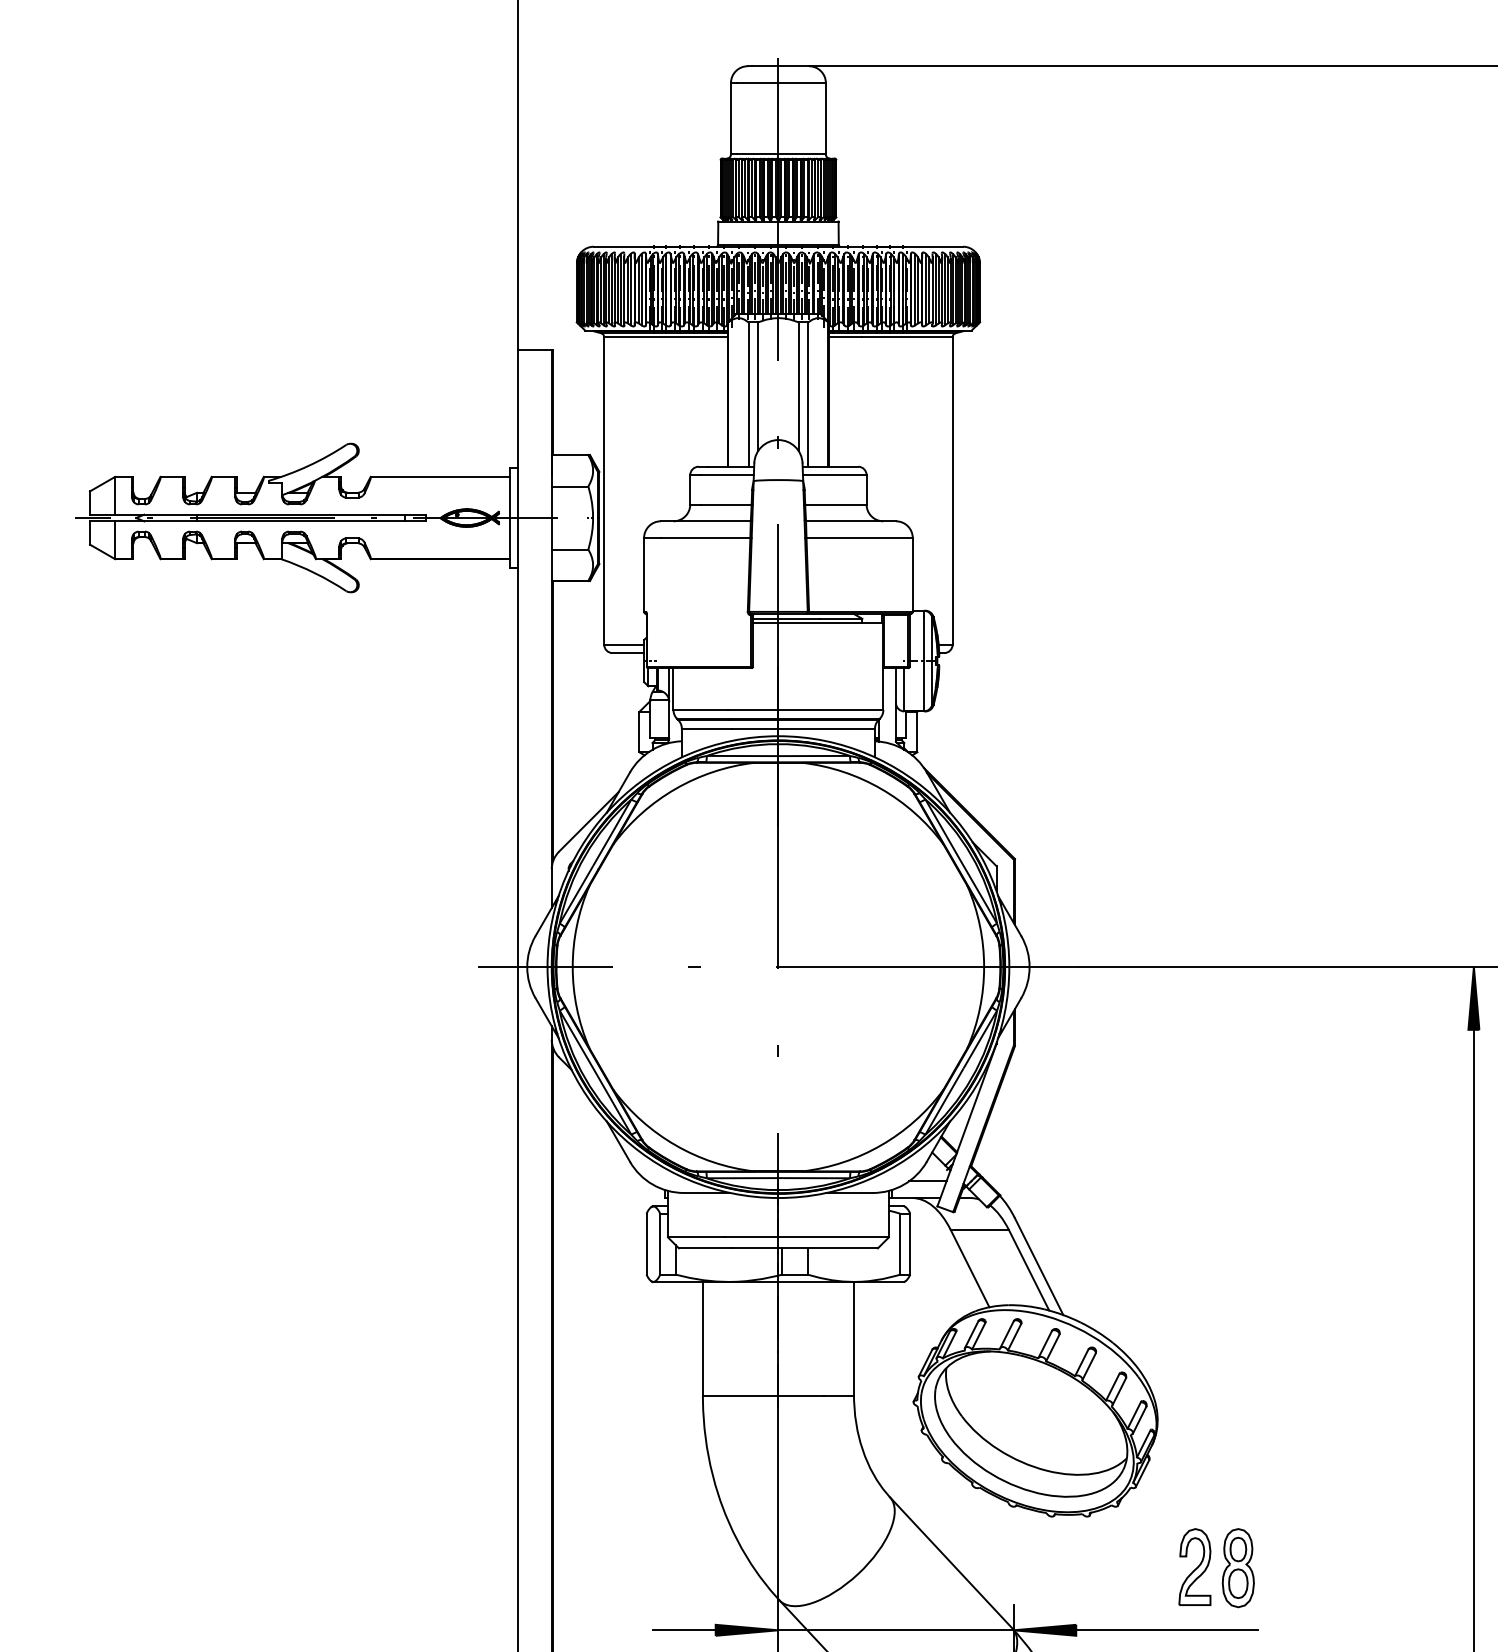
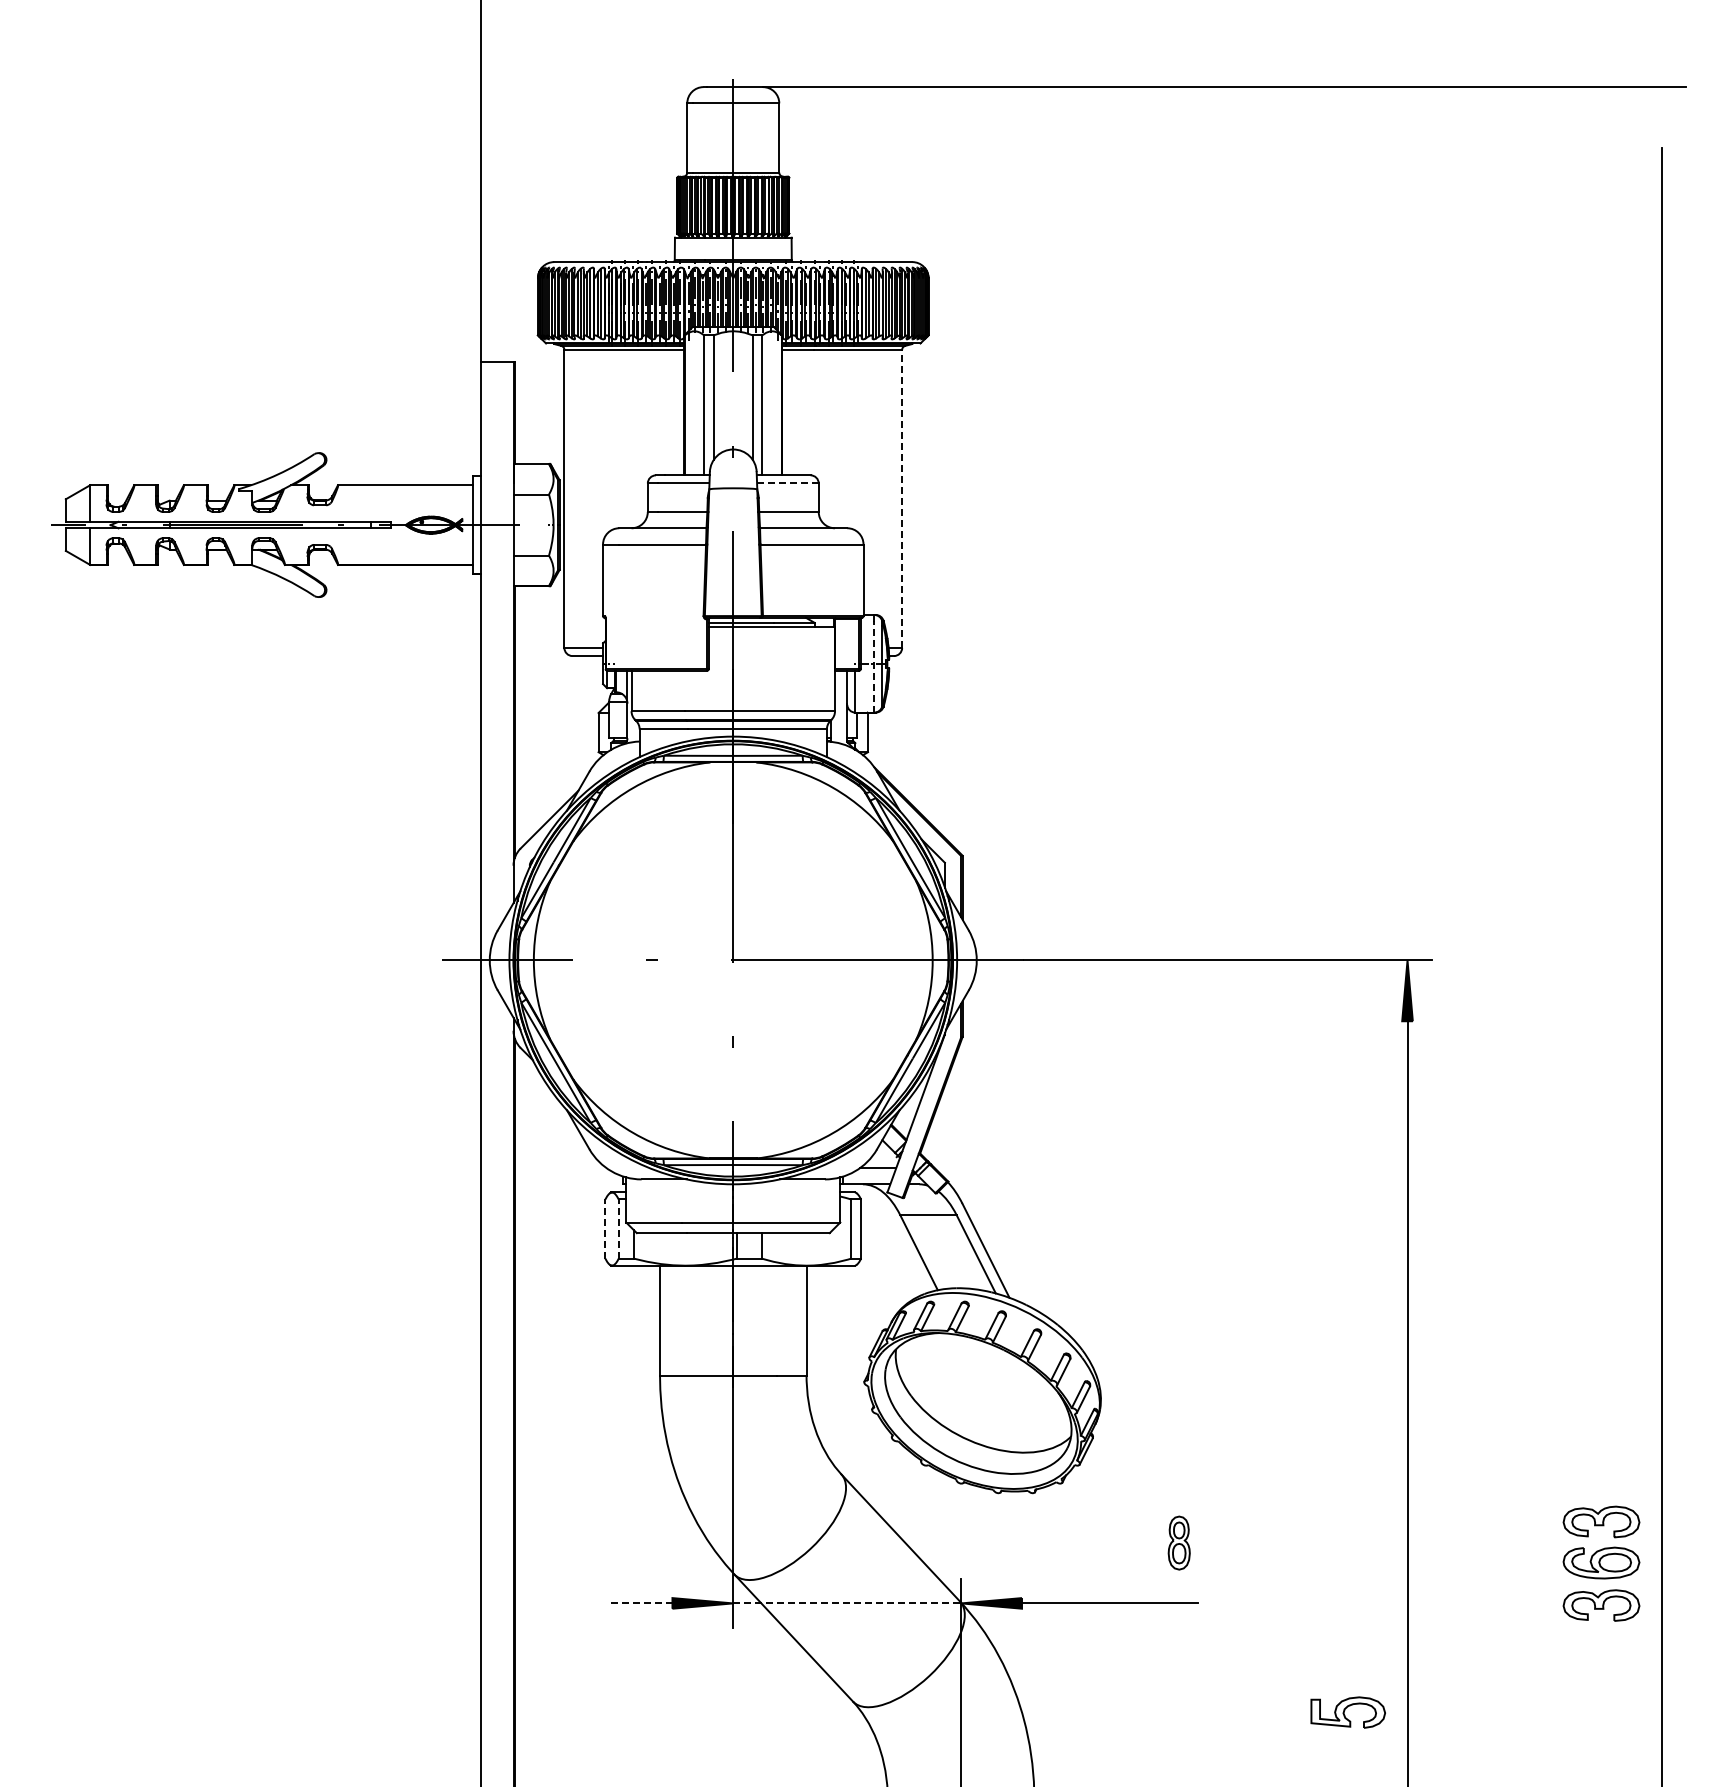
line: (834, 475) -> (787, 483), solid -> dashed
line: (952, 490) -> (902, 498), solid -> dashed
line: (924, 663) -> (874, 666), solid -> dashed
line: (646, 1244) -> (605, 1229), solid -> dashed
line: (660, 1244) -> (618, 1229), solid -> dashed
part: (1194, 1566) -> (1136, 1541), removed
part: (1238, 1567) -> (1179, 1542), size x0.7
line: (683, 1630) -> (641, 1603), solid -> dashed
line: (896, 1630) -> (847, 1603), solid -> dashed

